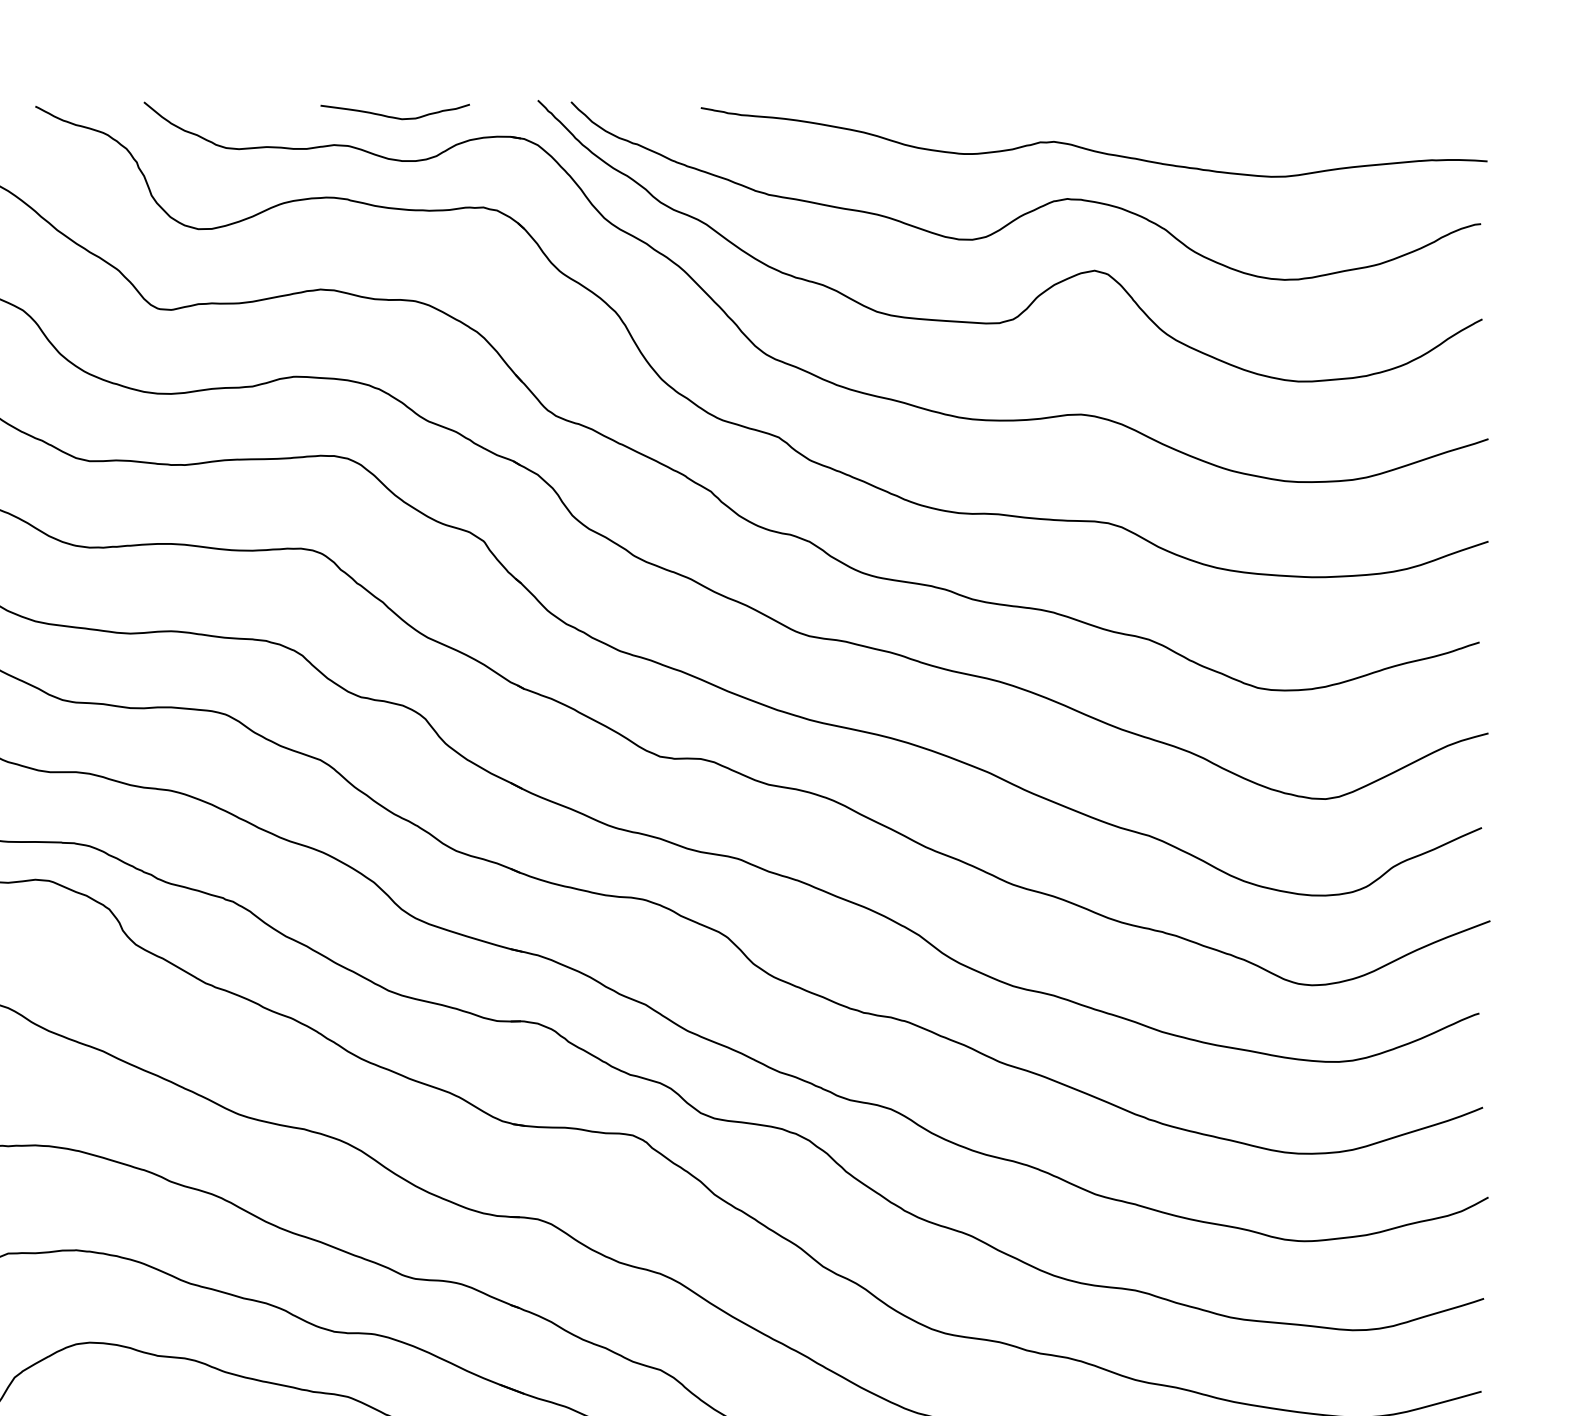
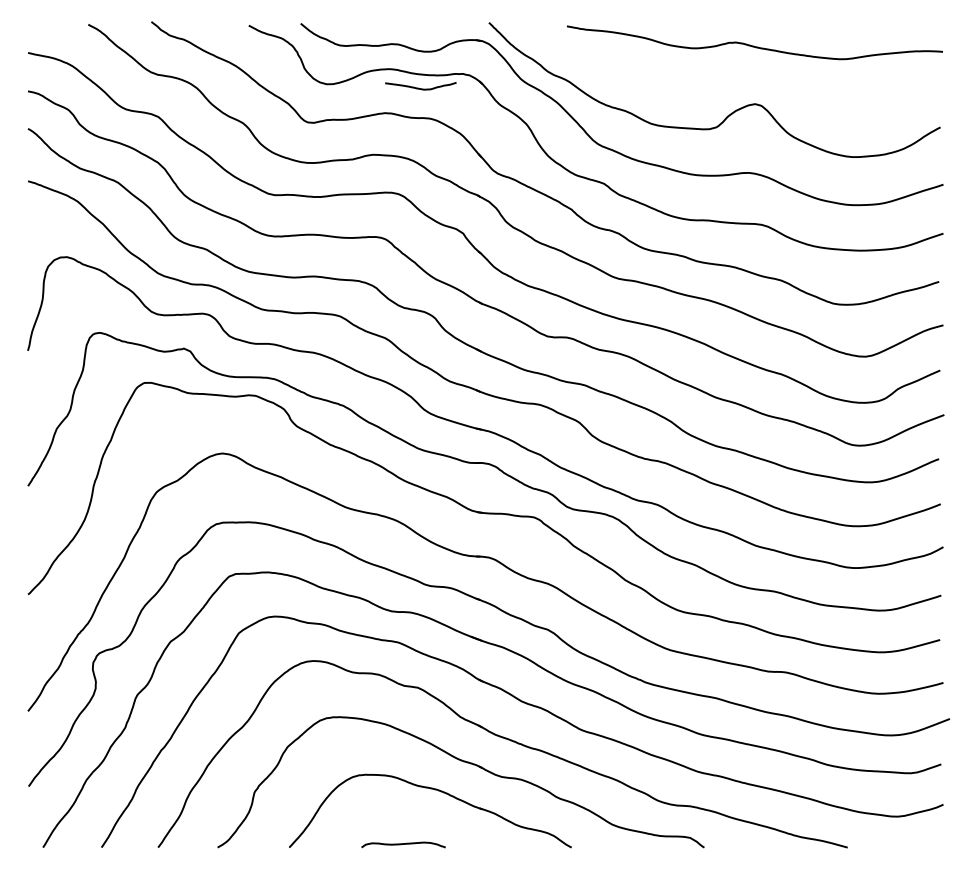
curve: (394, 116) -> (420, 88), moved
curve: (1032, 208) -> (725, 74), removed

